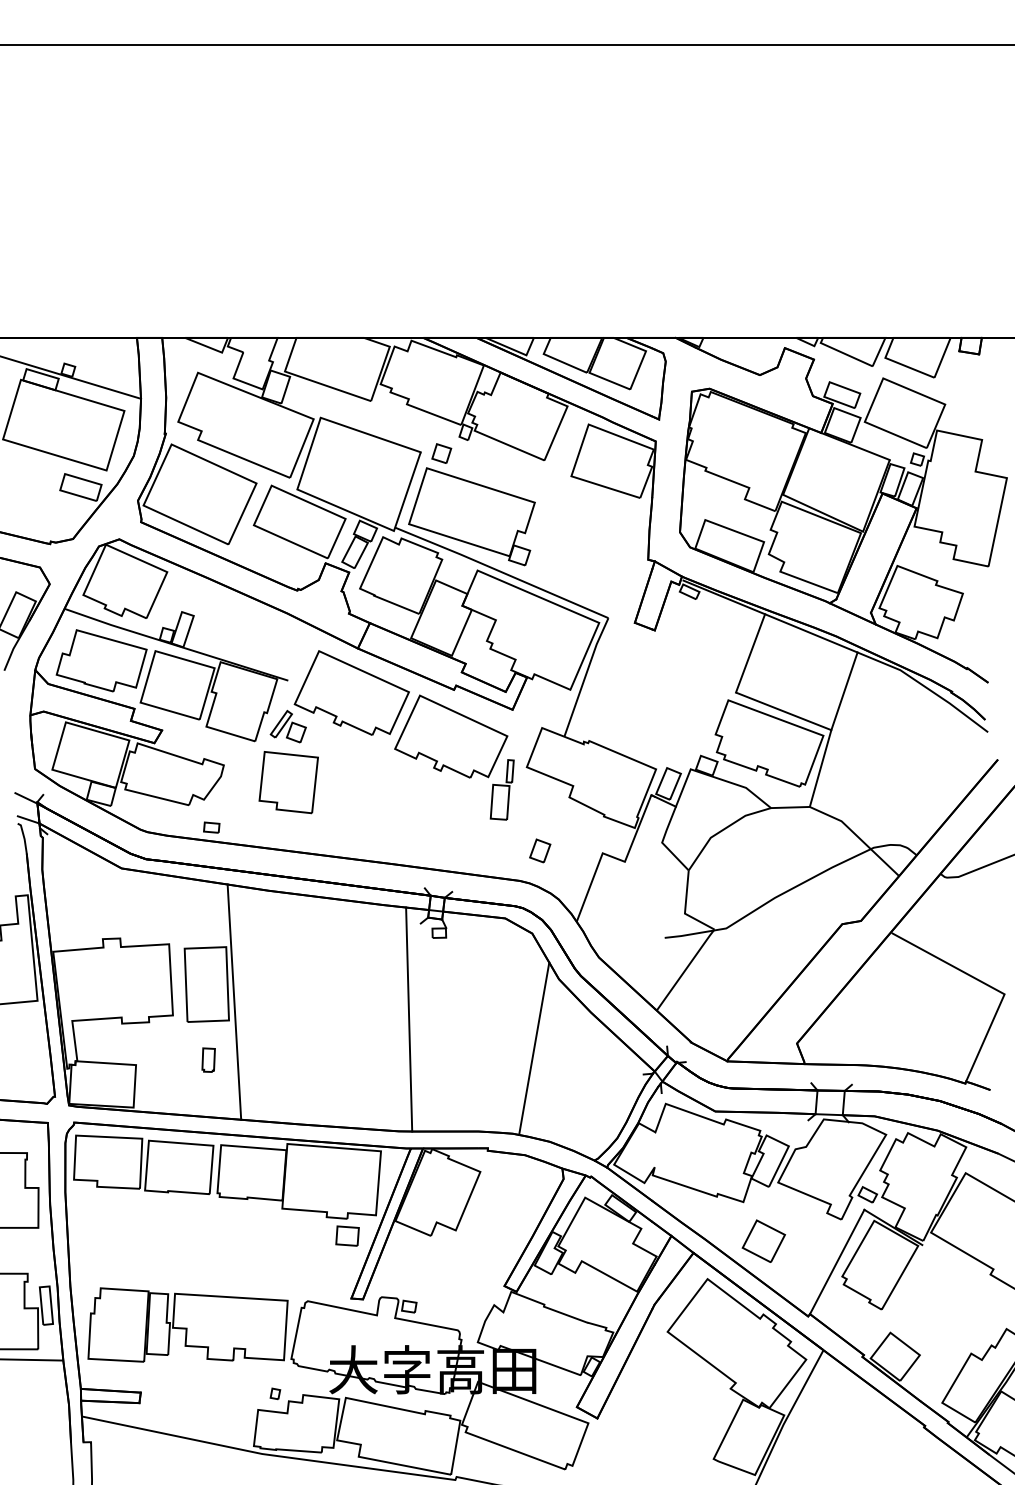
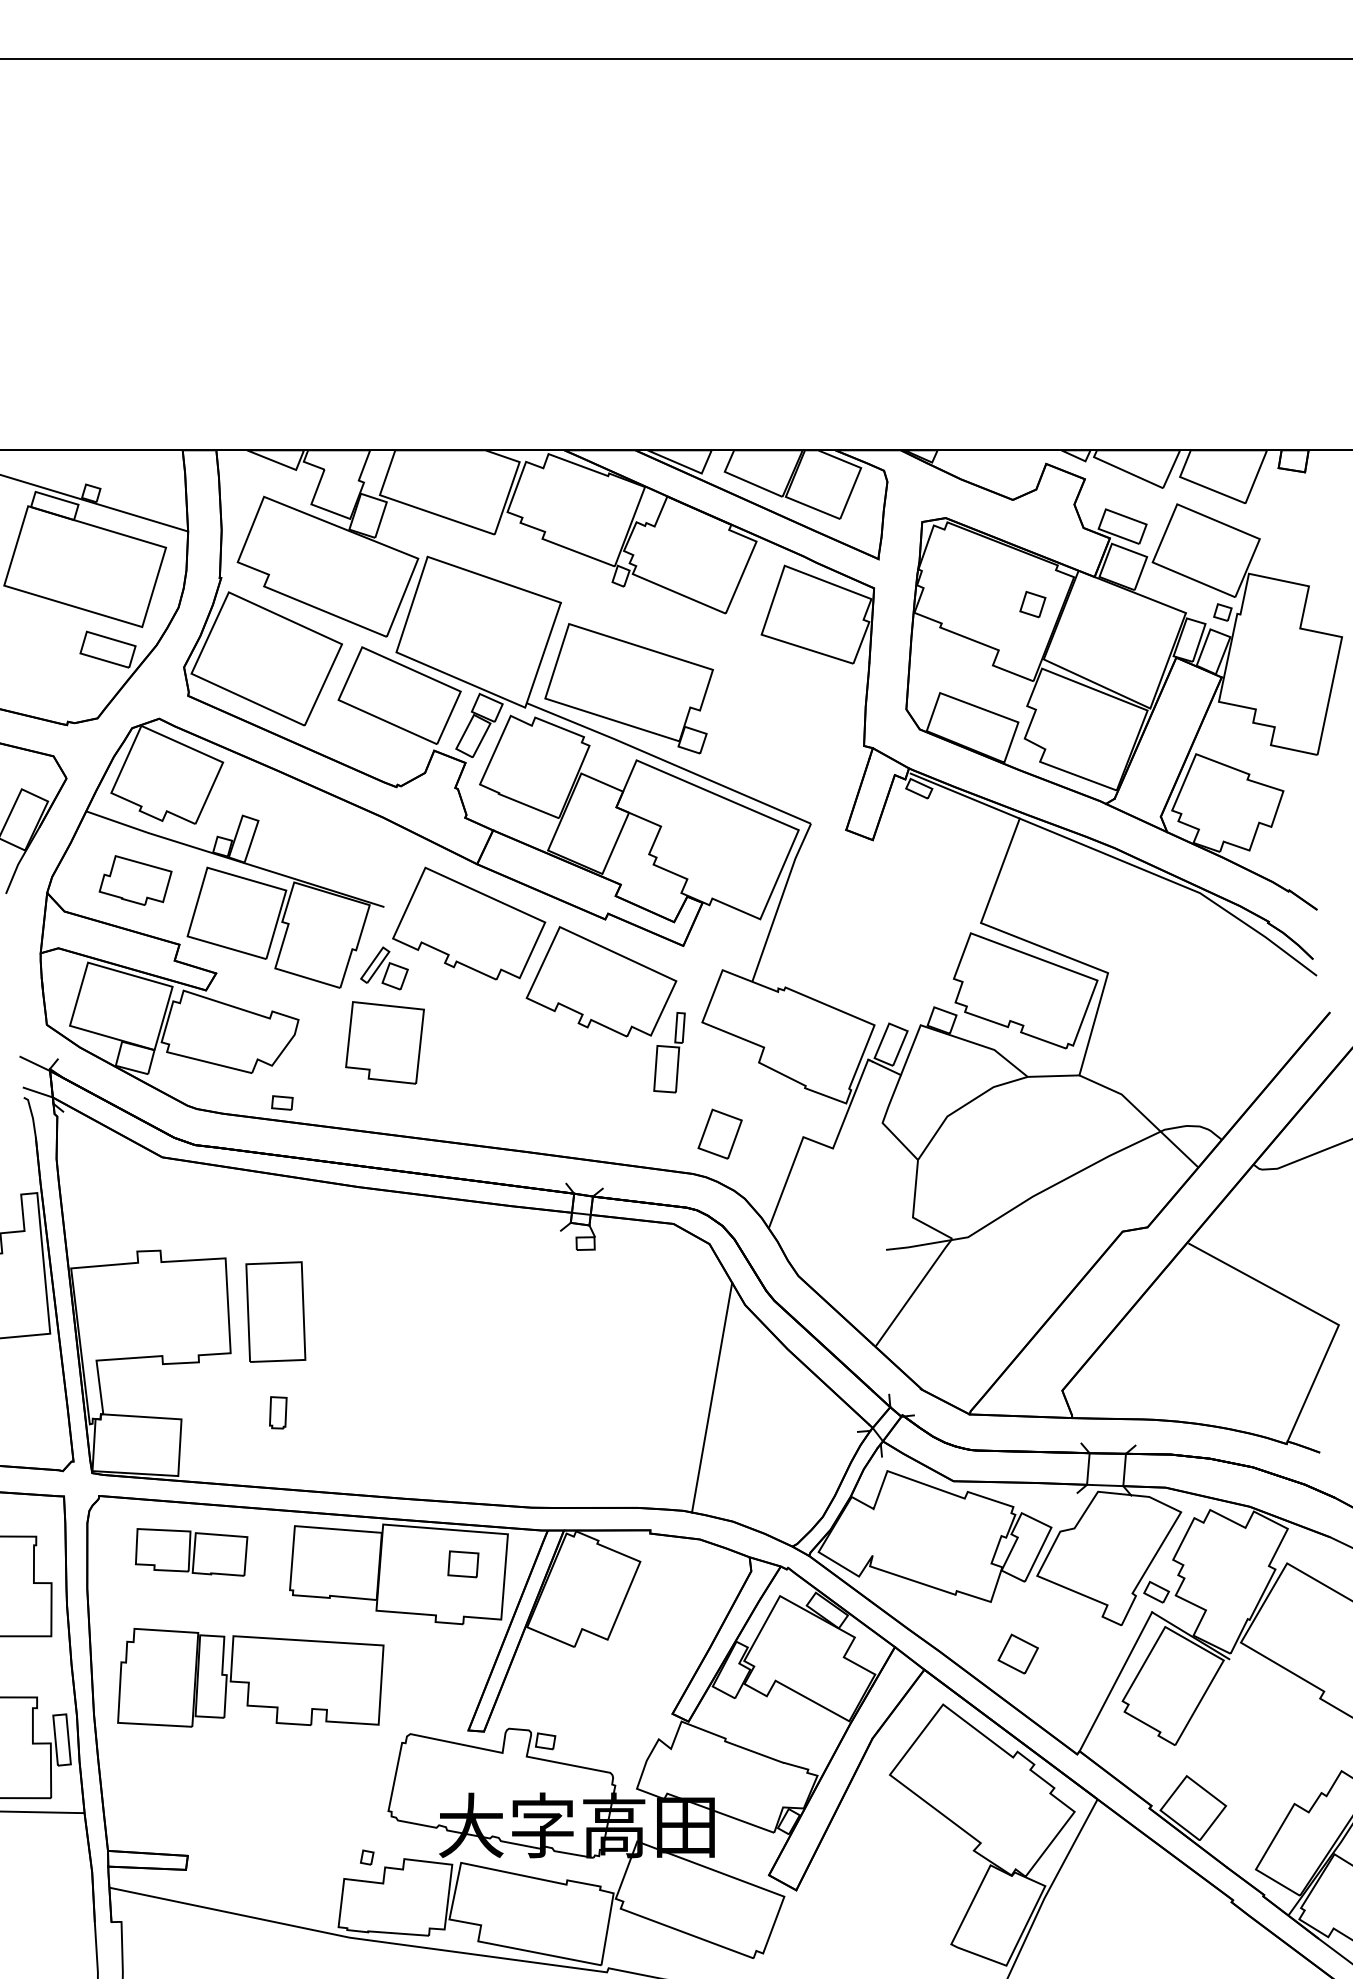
part: (441, 453) -> (1032, 604), moved
part: (101, 660) -> (135, 880), size x0.6
line: (844, 691) -> (1125, 921), removed
part: (539, 850) -> (719, 1133), size x1.6
line: (234, 1002) -> (312, 1335), removed
line: (409, 1019) -> (545, 1358), removed
part: (143, 1164) -> (191, 1552), size x0.6
part: (347, 1236) -> (463, 1564), moved
part: (764, 1240) -> (1018, 1653), size x0.7
part: (187, 1324) -> (250, 1677), moved

